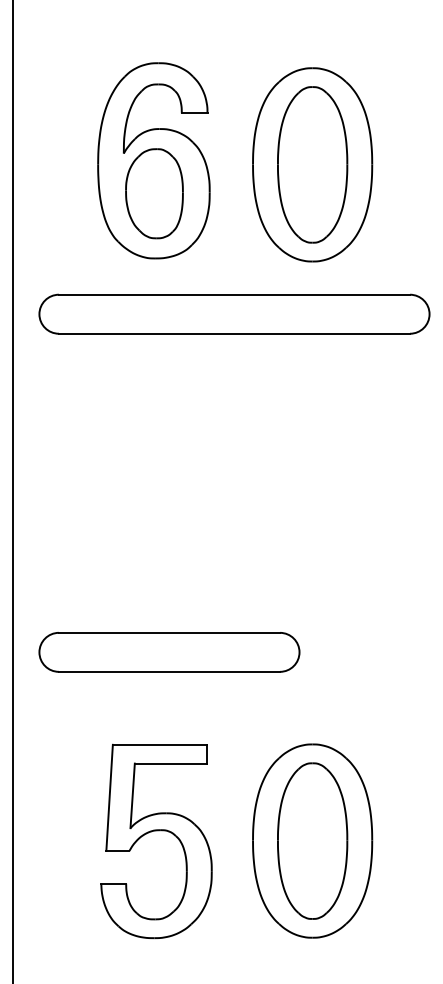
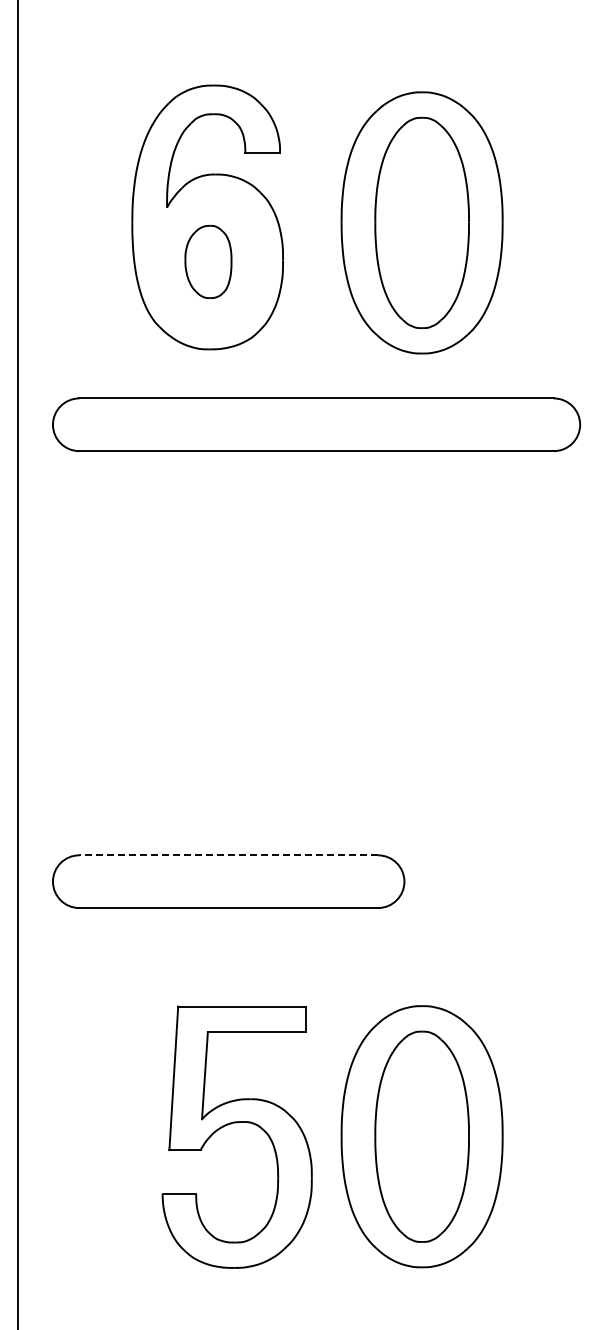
part: (154, 193) -> (208, 261), size x0.6
line: (169, 632) -> (228, 855), solid -> dashed
part: (156, 831) -> (236, 1123), moved

